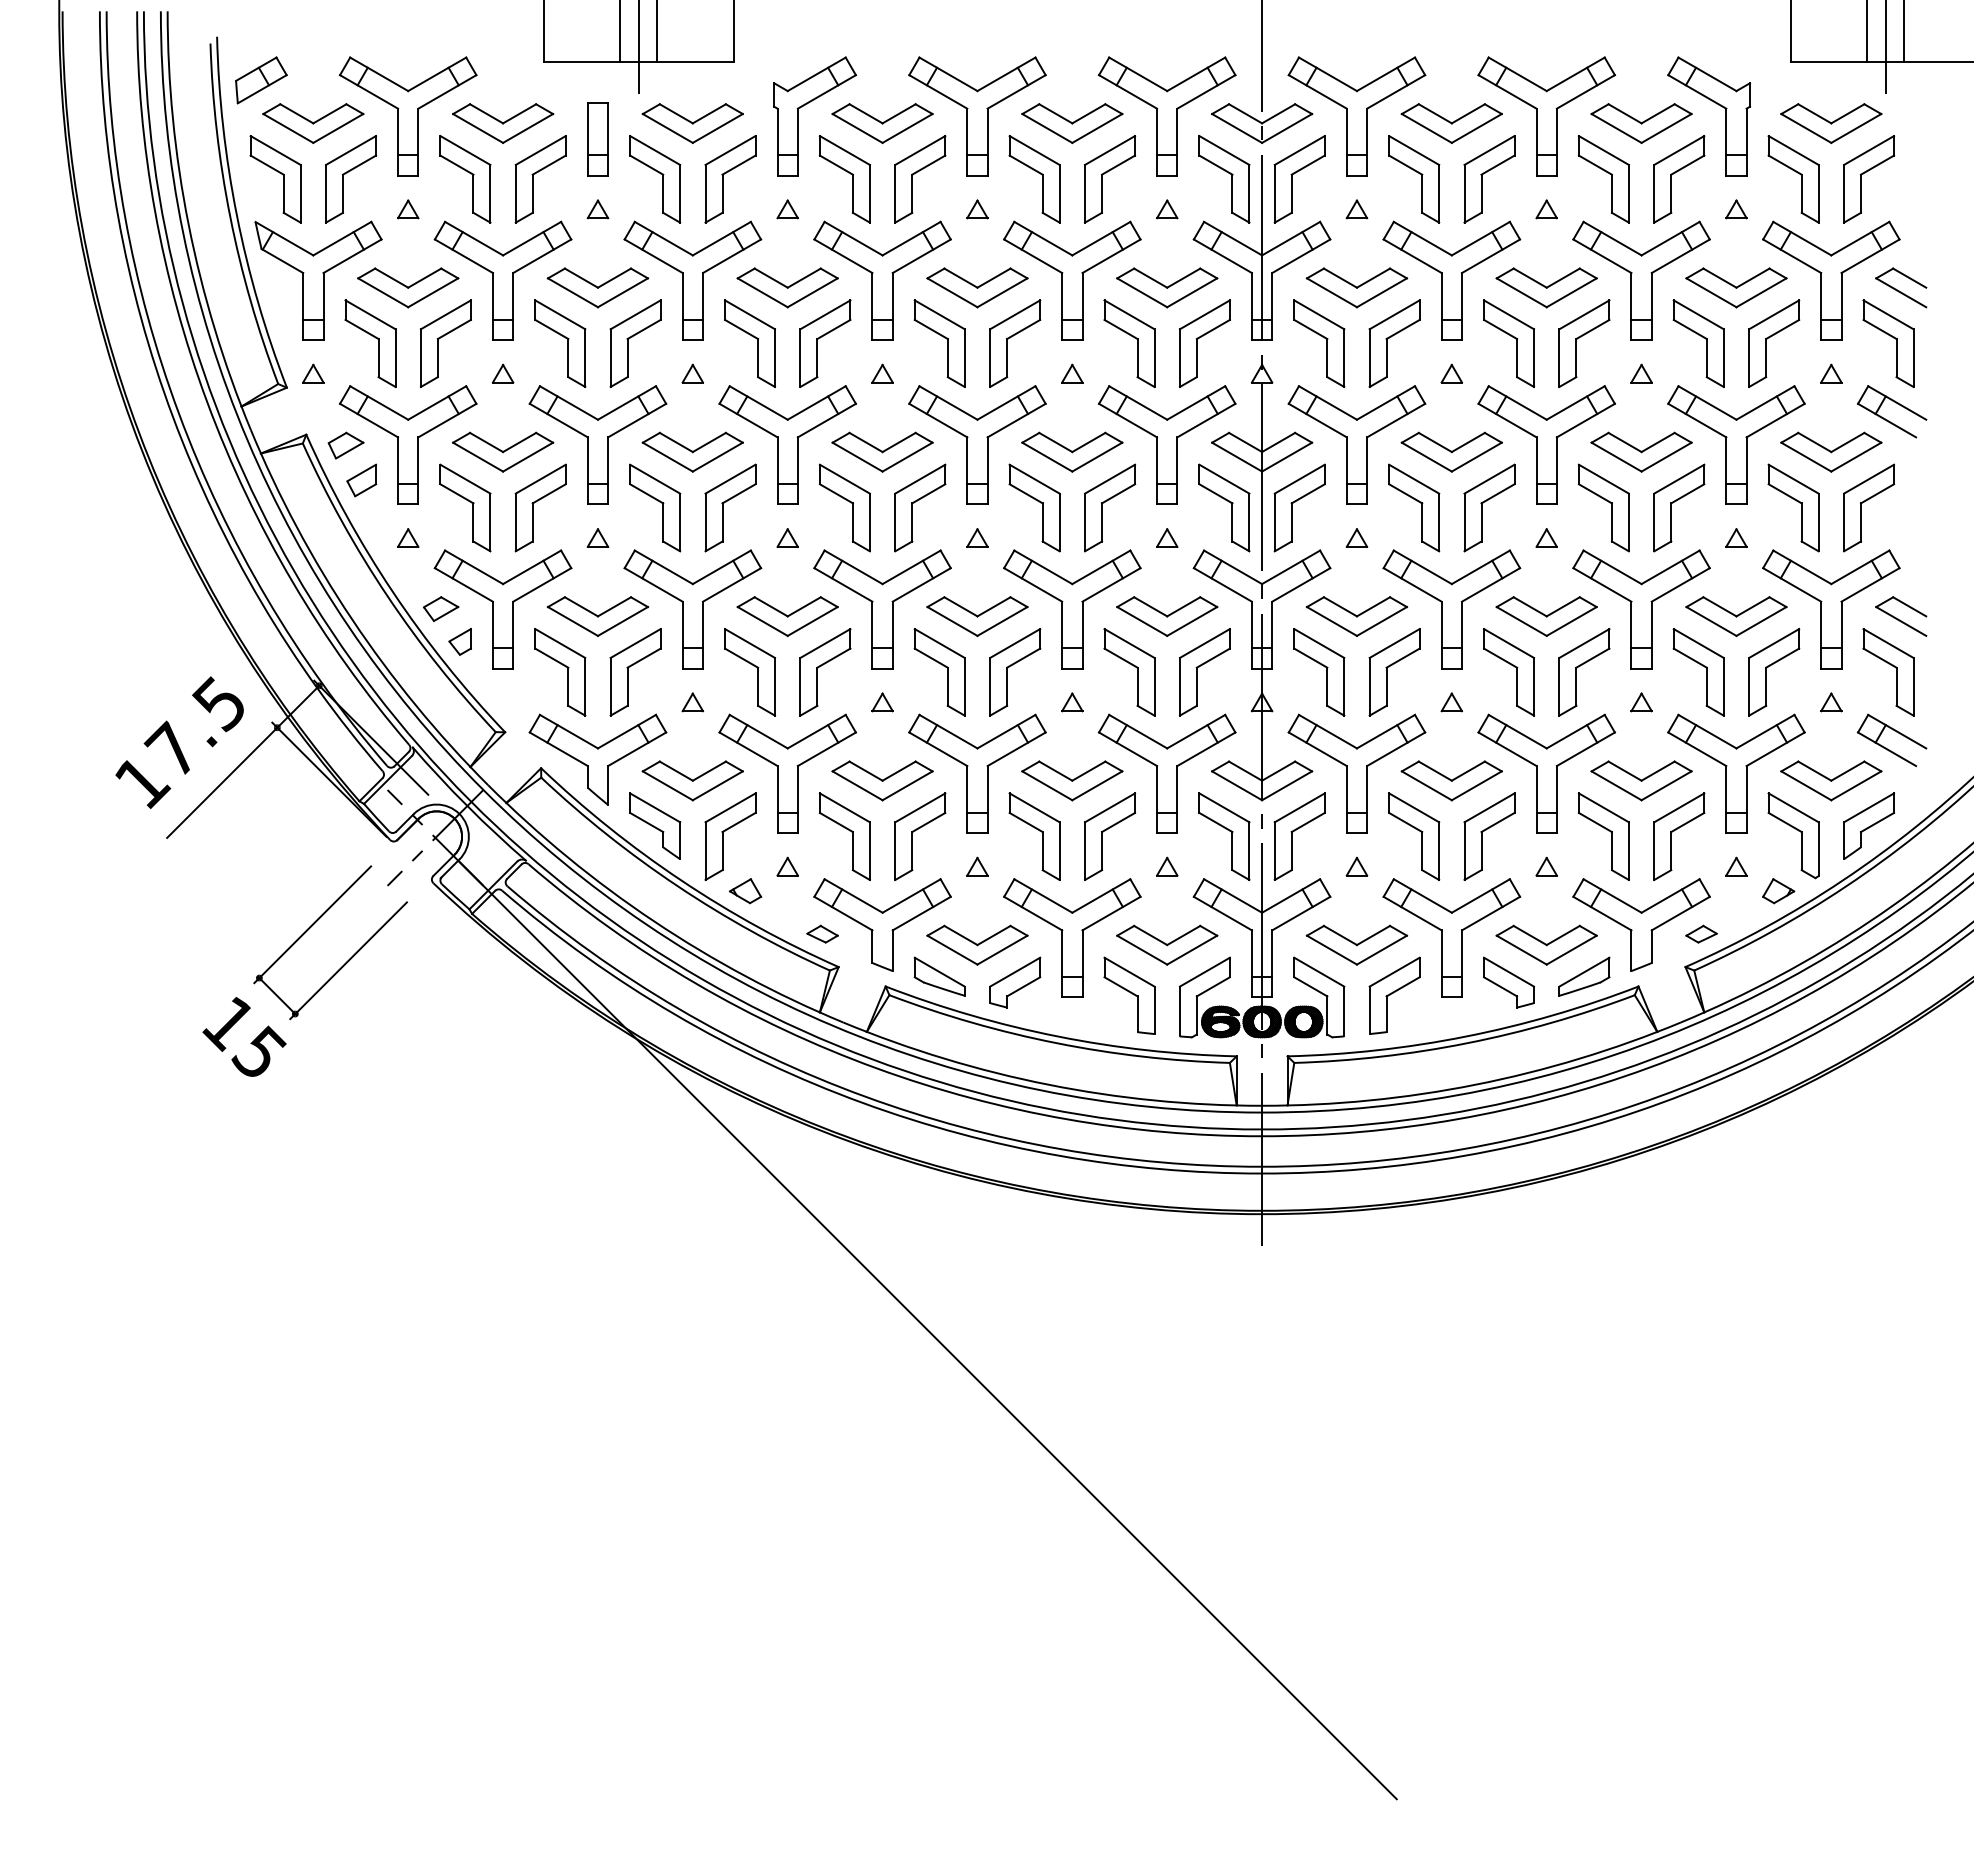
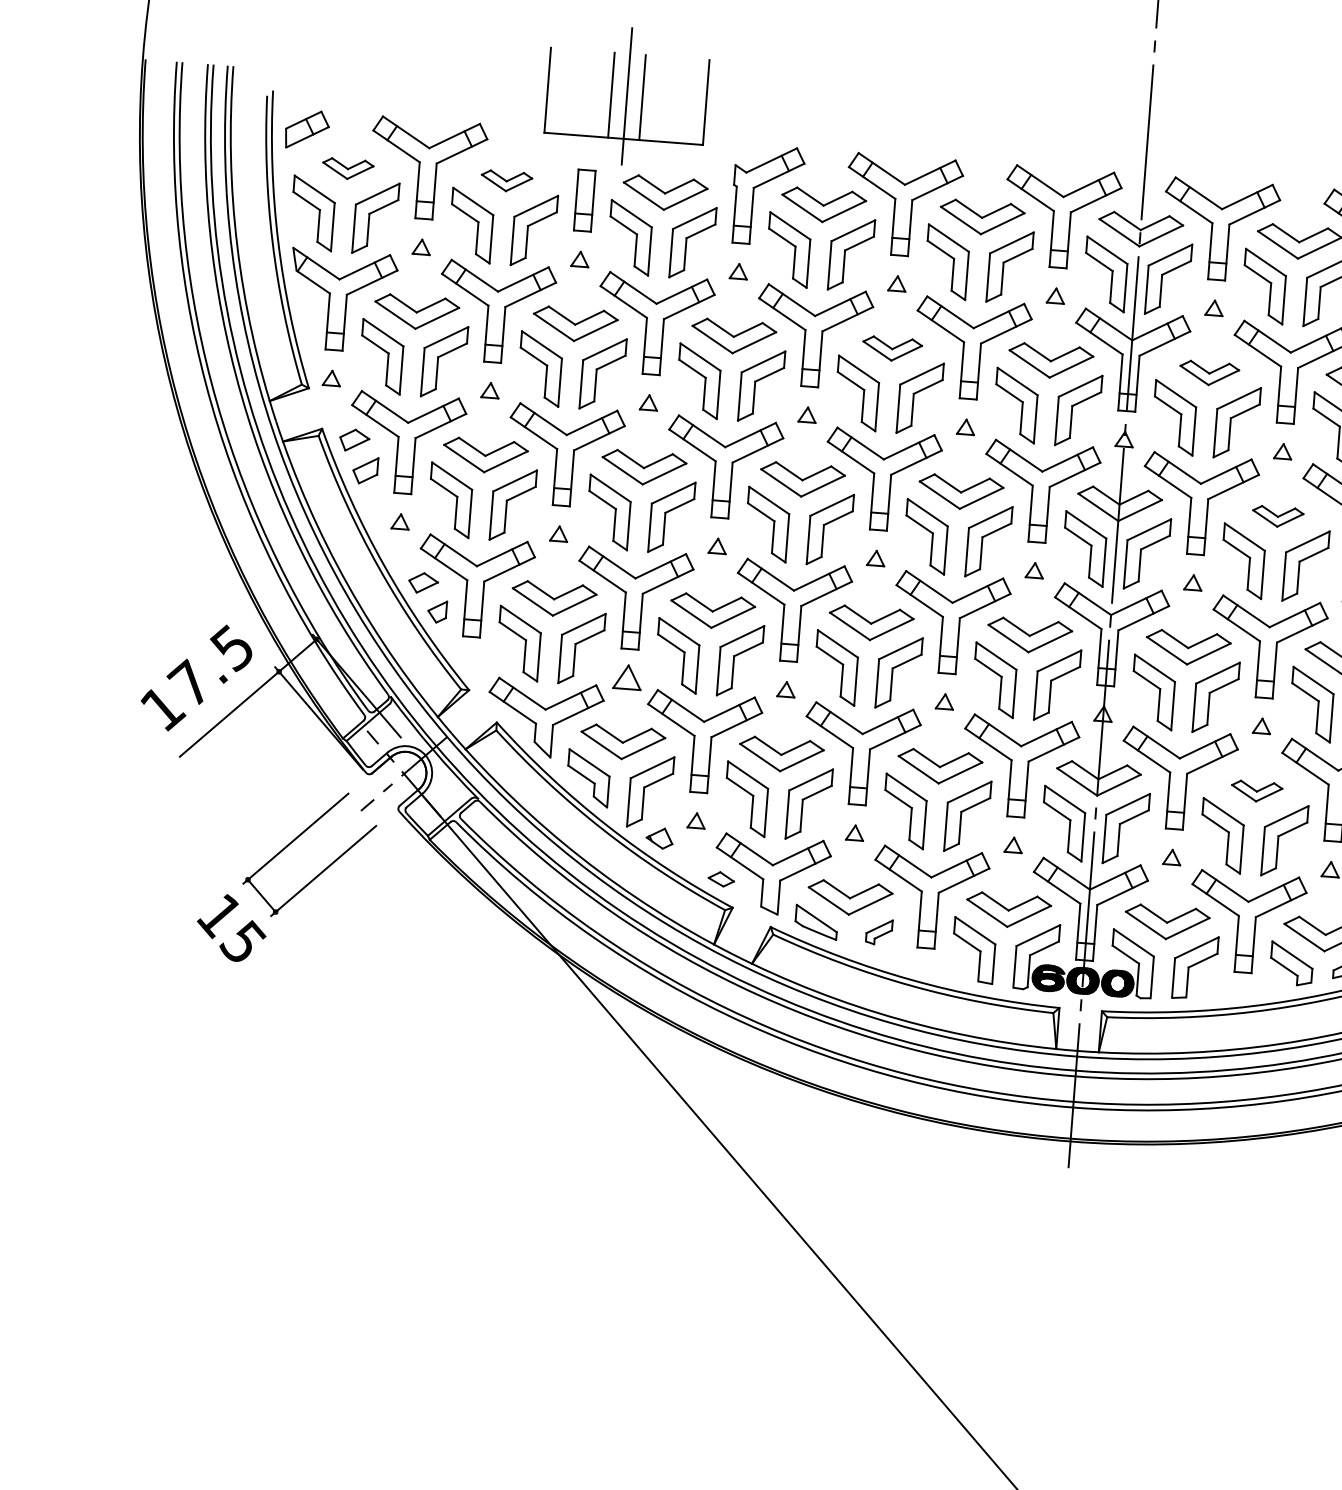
part: (313, 123) -> (348, 169), size x0.6
part: (503, 123) -> (506, 181), size x0.6
part: (977, 287) -> (892, 348), size x0.7
part: (1356, 287) -> (1209, 373), size x0.7
part: (1451, 451) -> (1277, 516), size x0.6
part: (692, 702) -> (627, 677), size x1.6
part: (1451, 780) -> (1256, 791), size x0.6
part: (1015, 982) -> (879, 932), size x0.6

